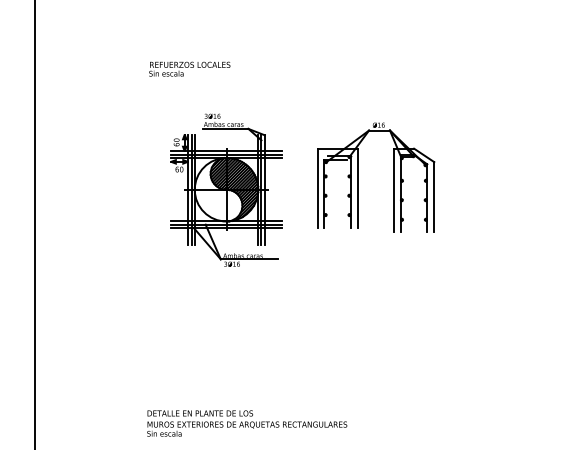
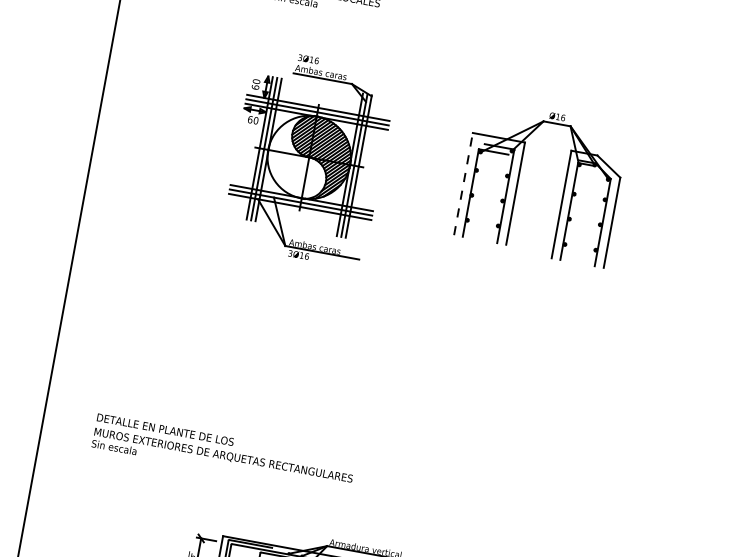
line: (317, 188) -> (463, 184), solid -> dashed
part: (226, 189) -> (309, 157), moved
text: (247, 423) -> (224, 453), moved

